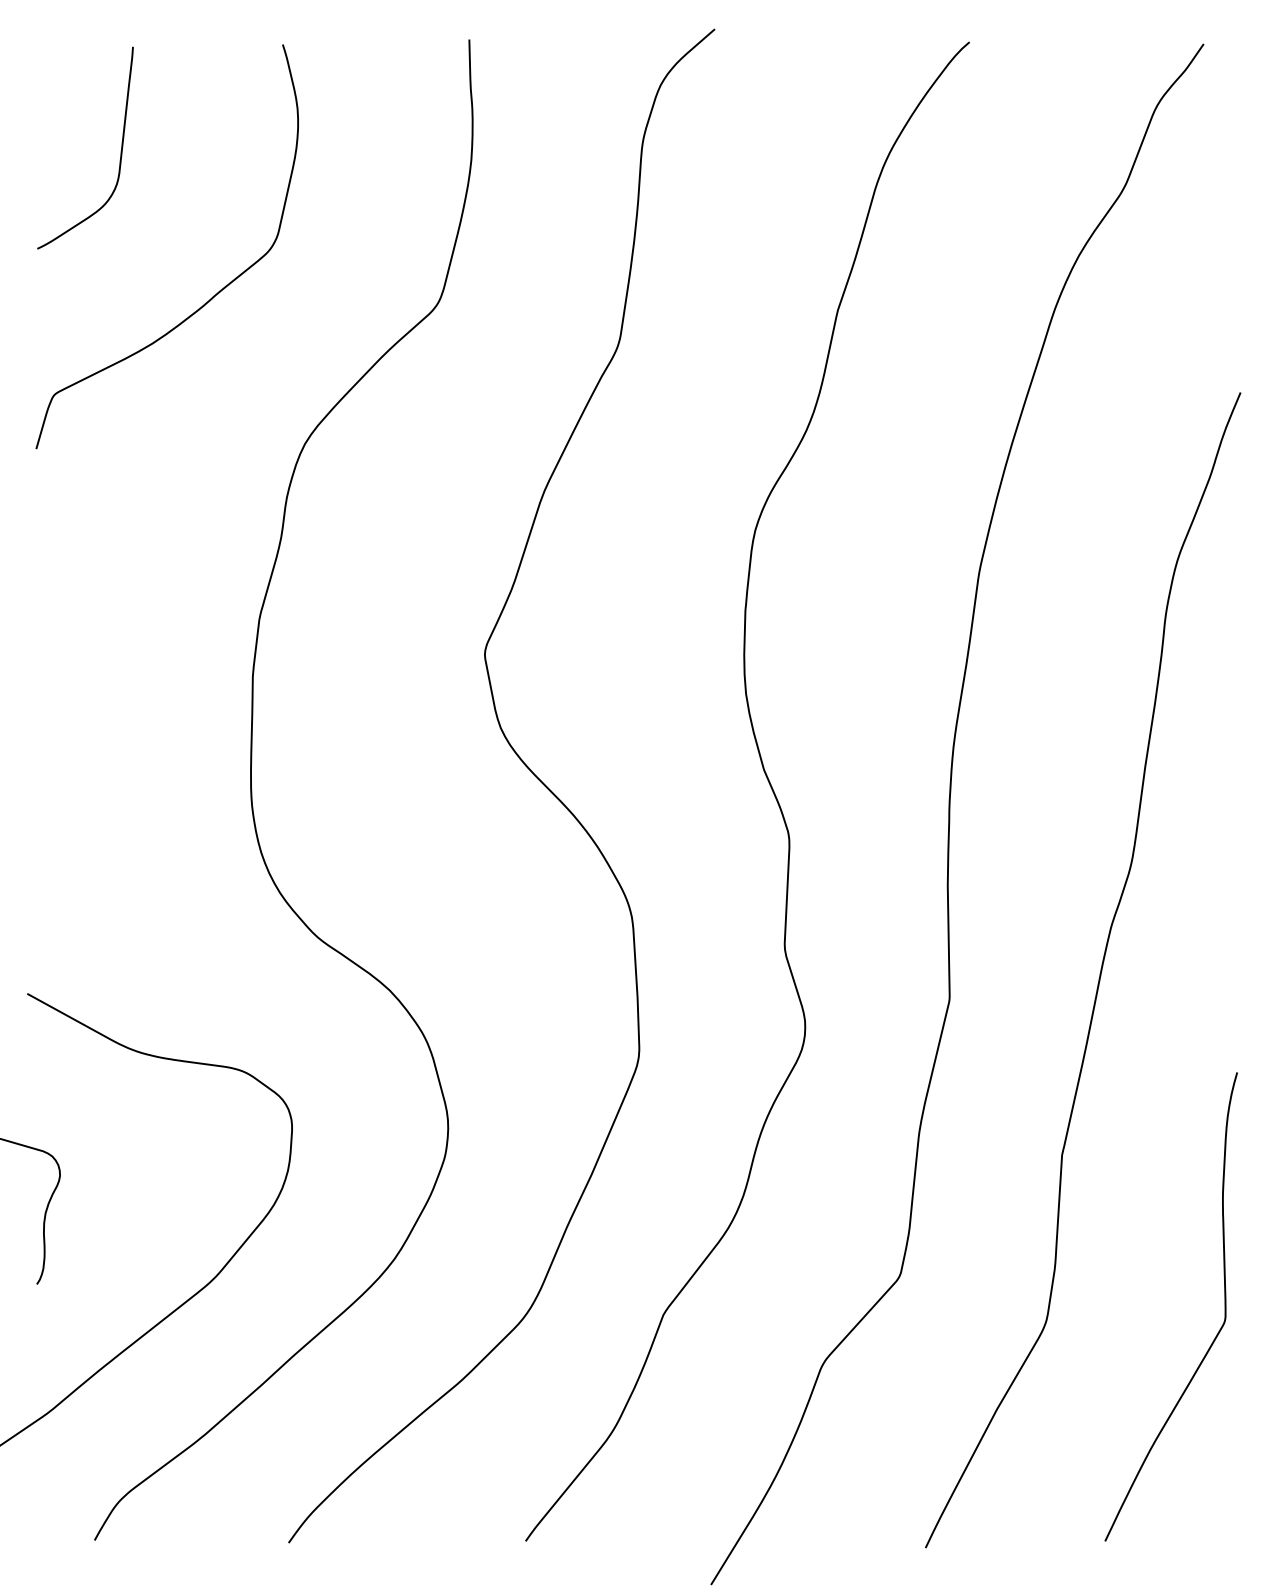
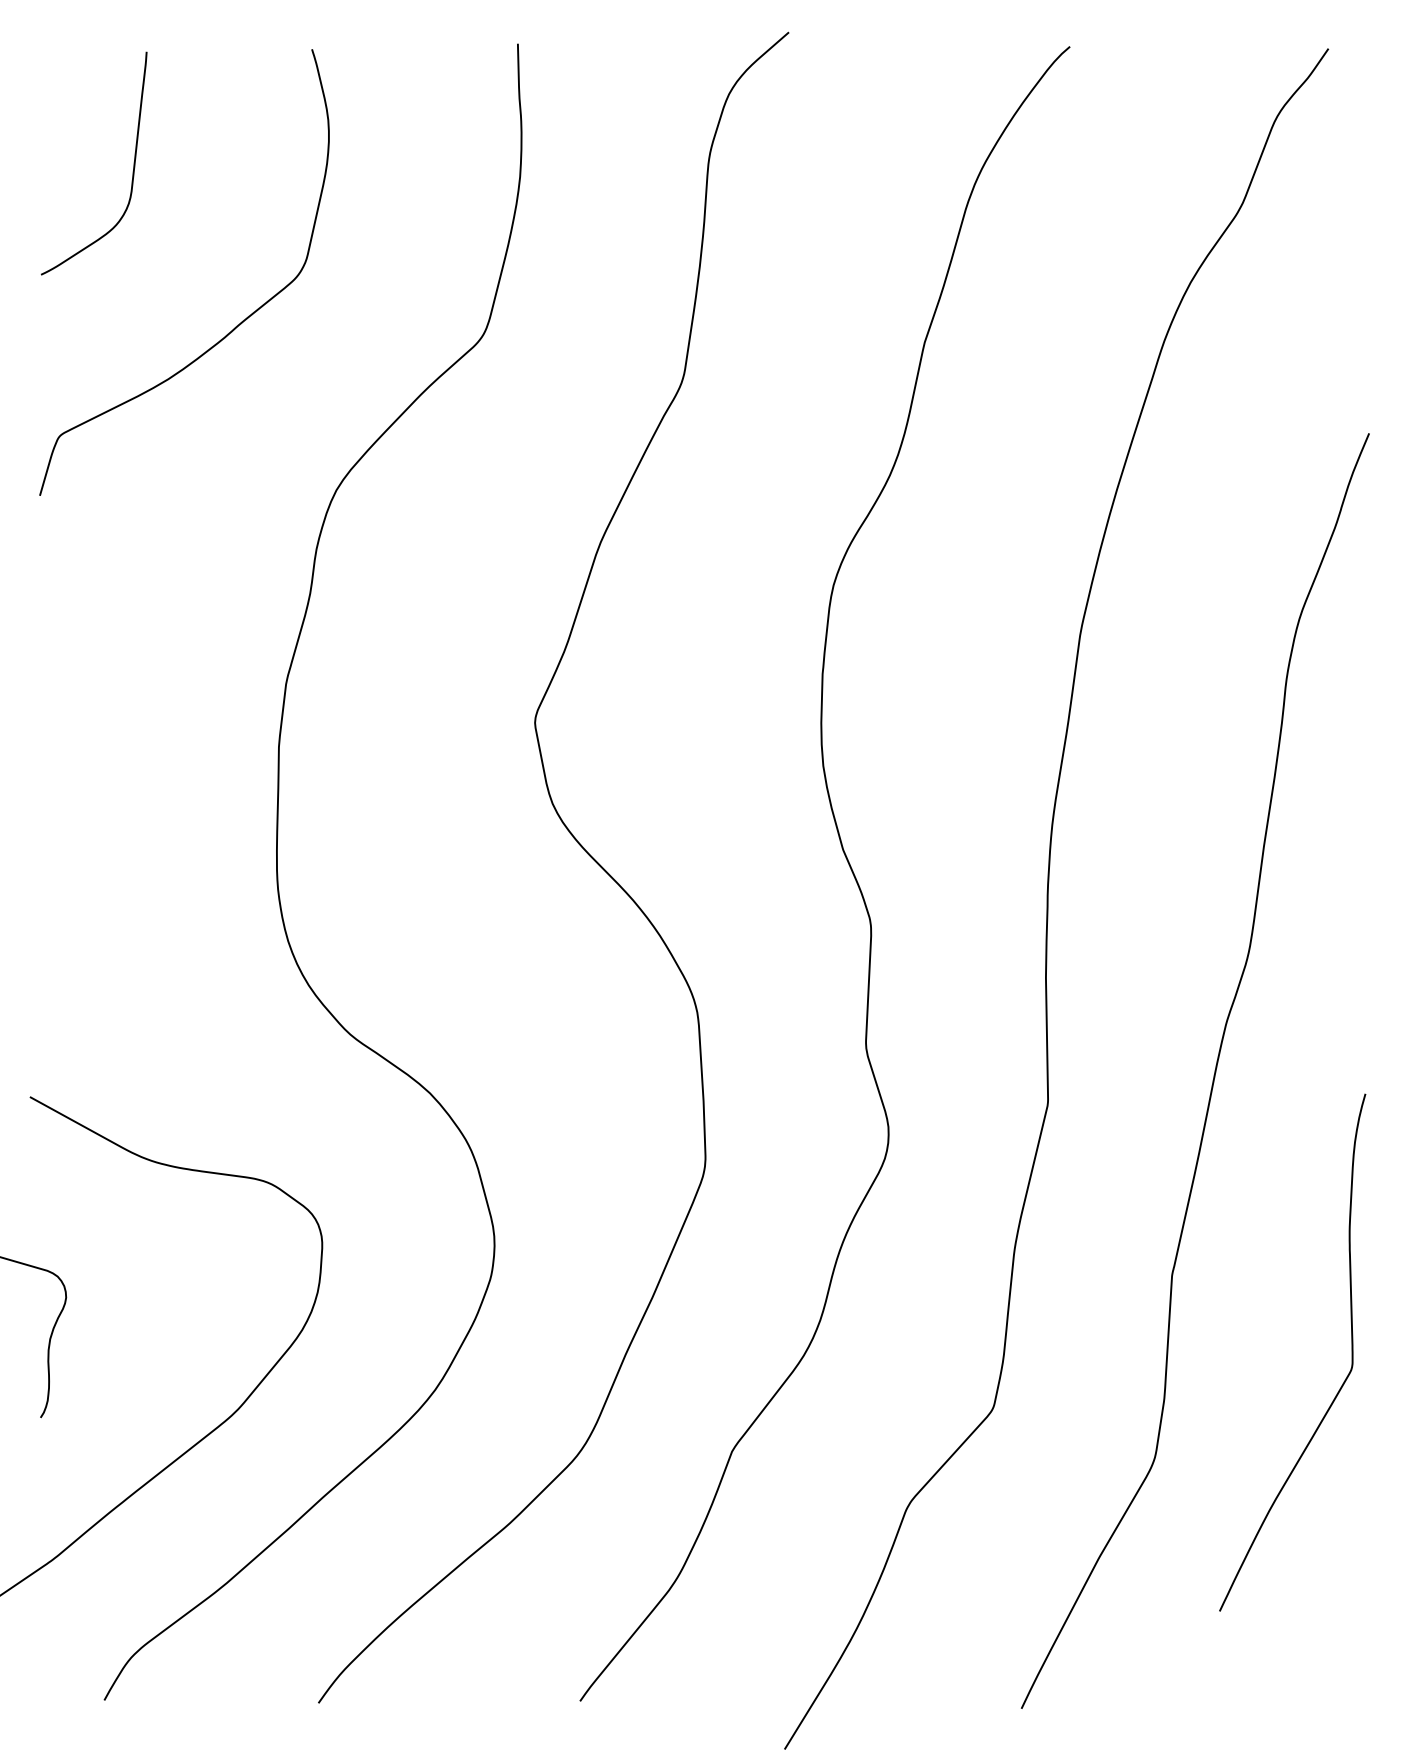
curve: (1217, 1333) -> (1343, 1381), moved

